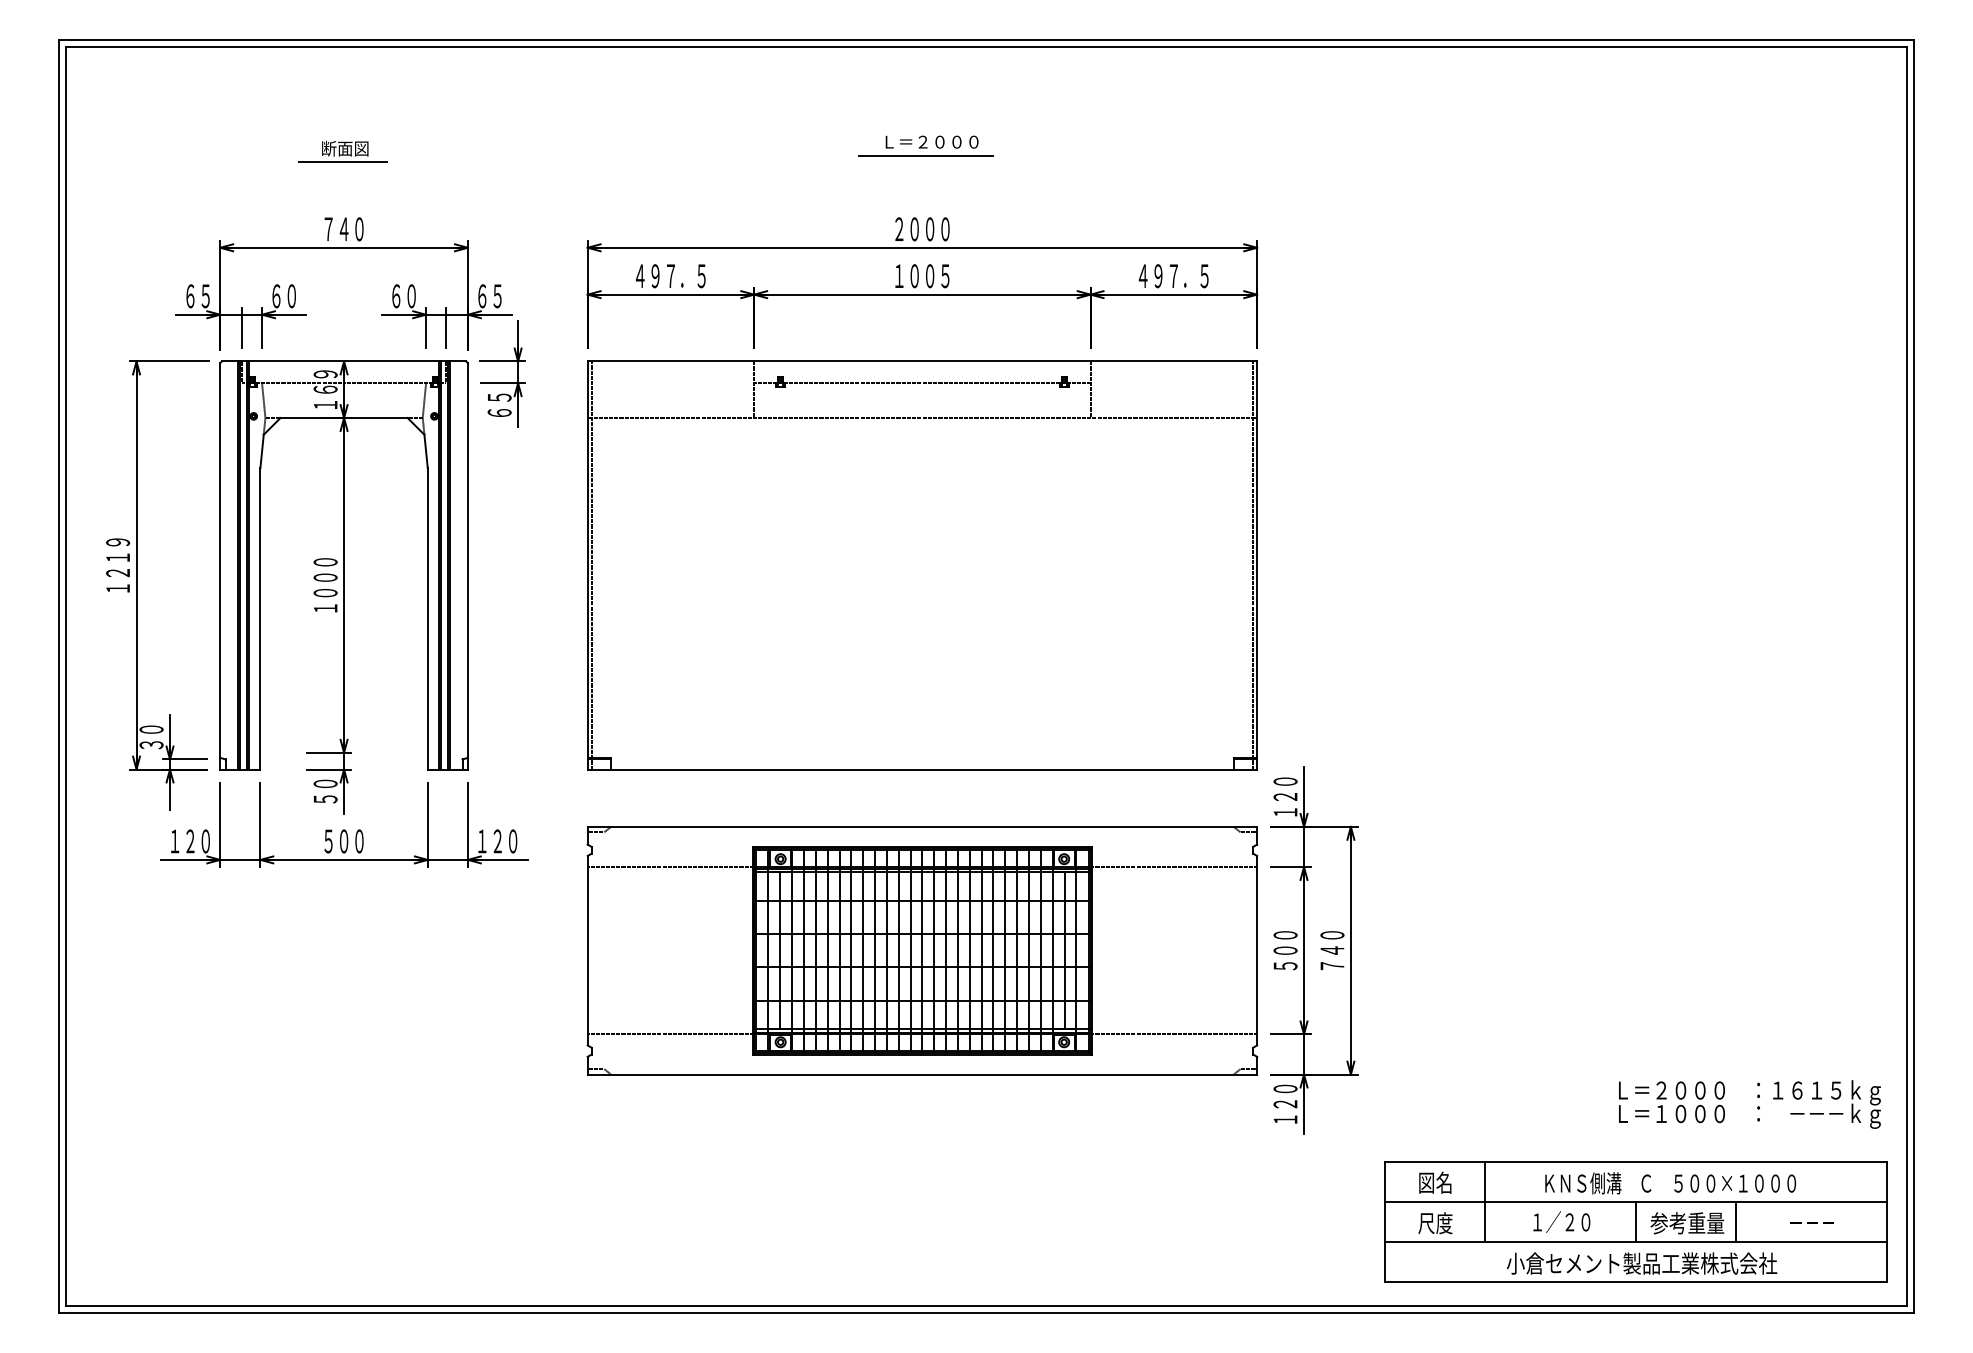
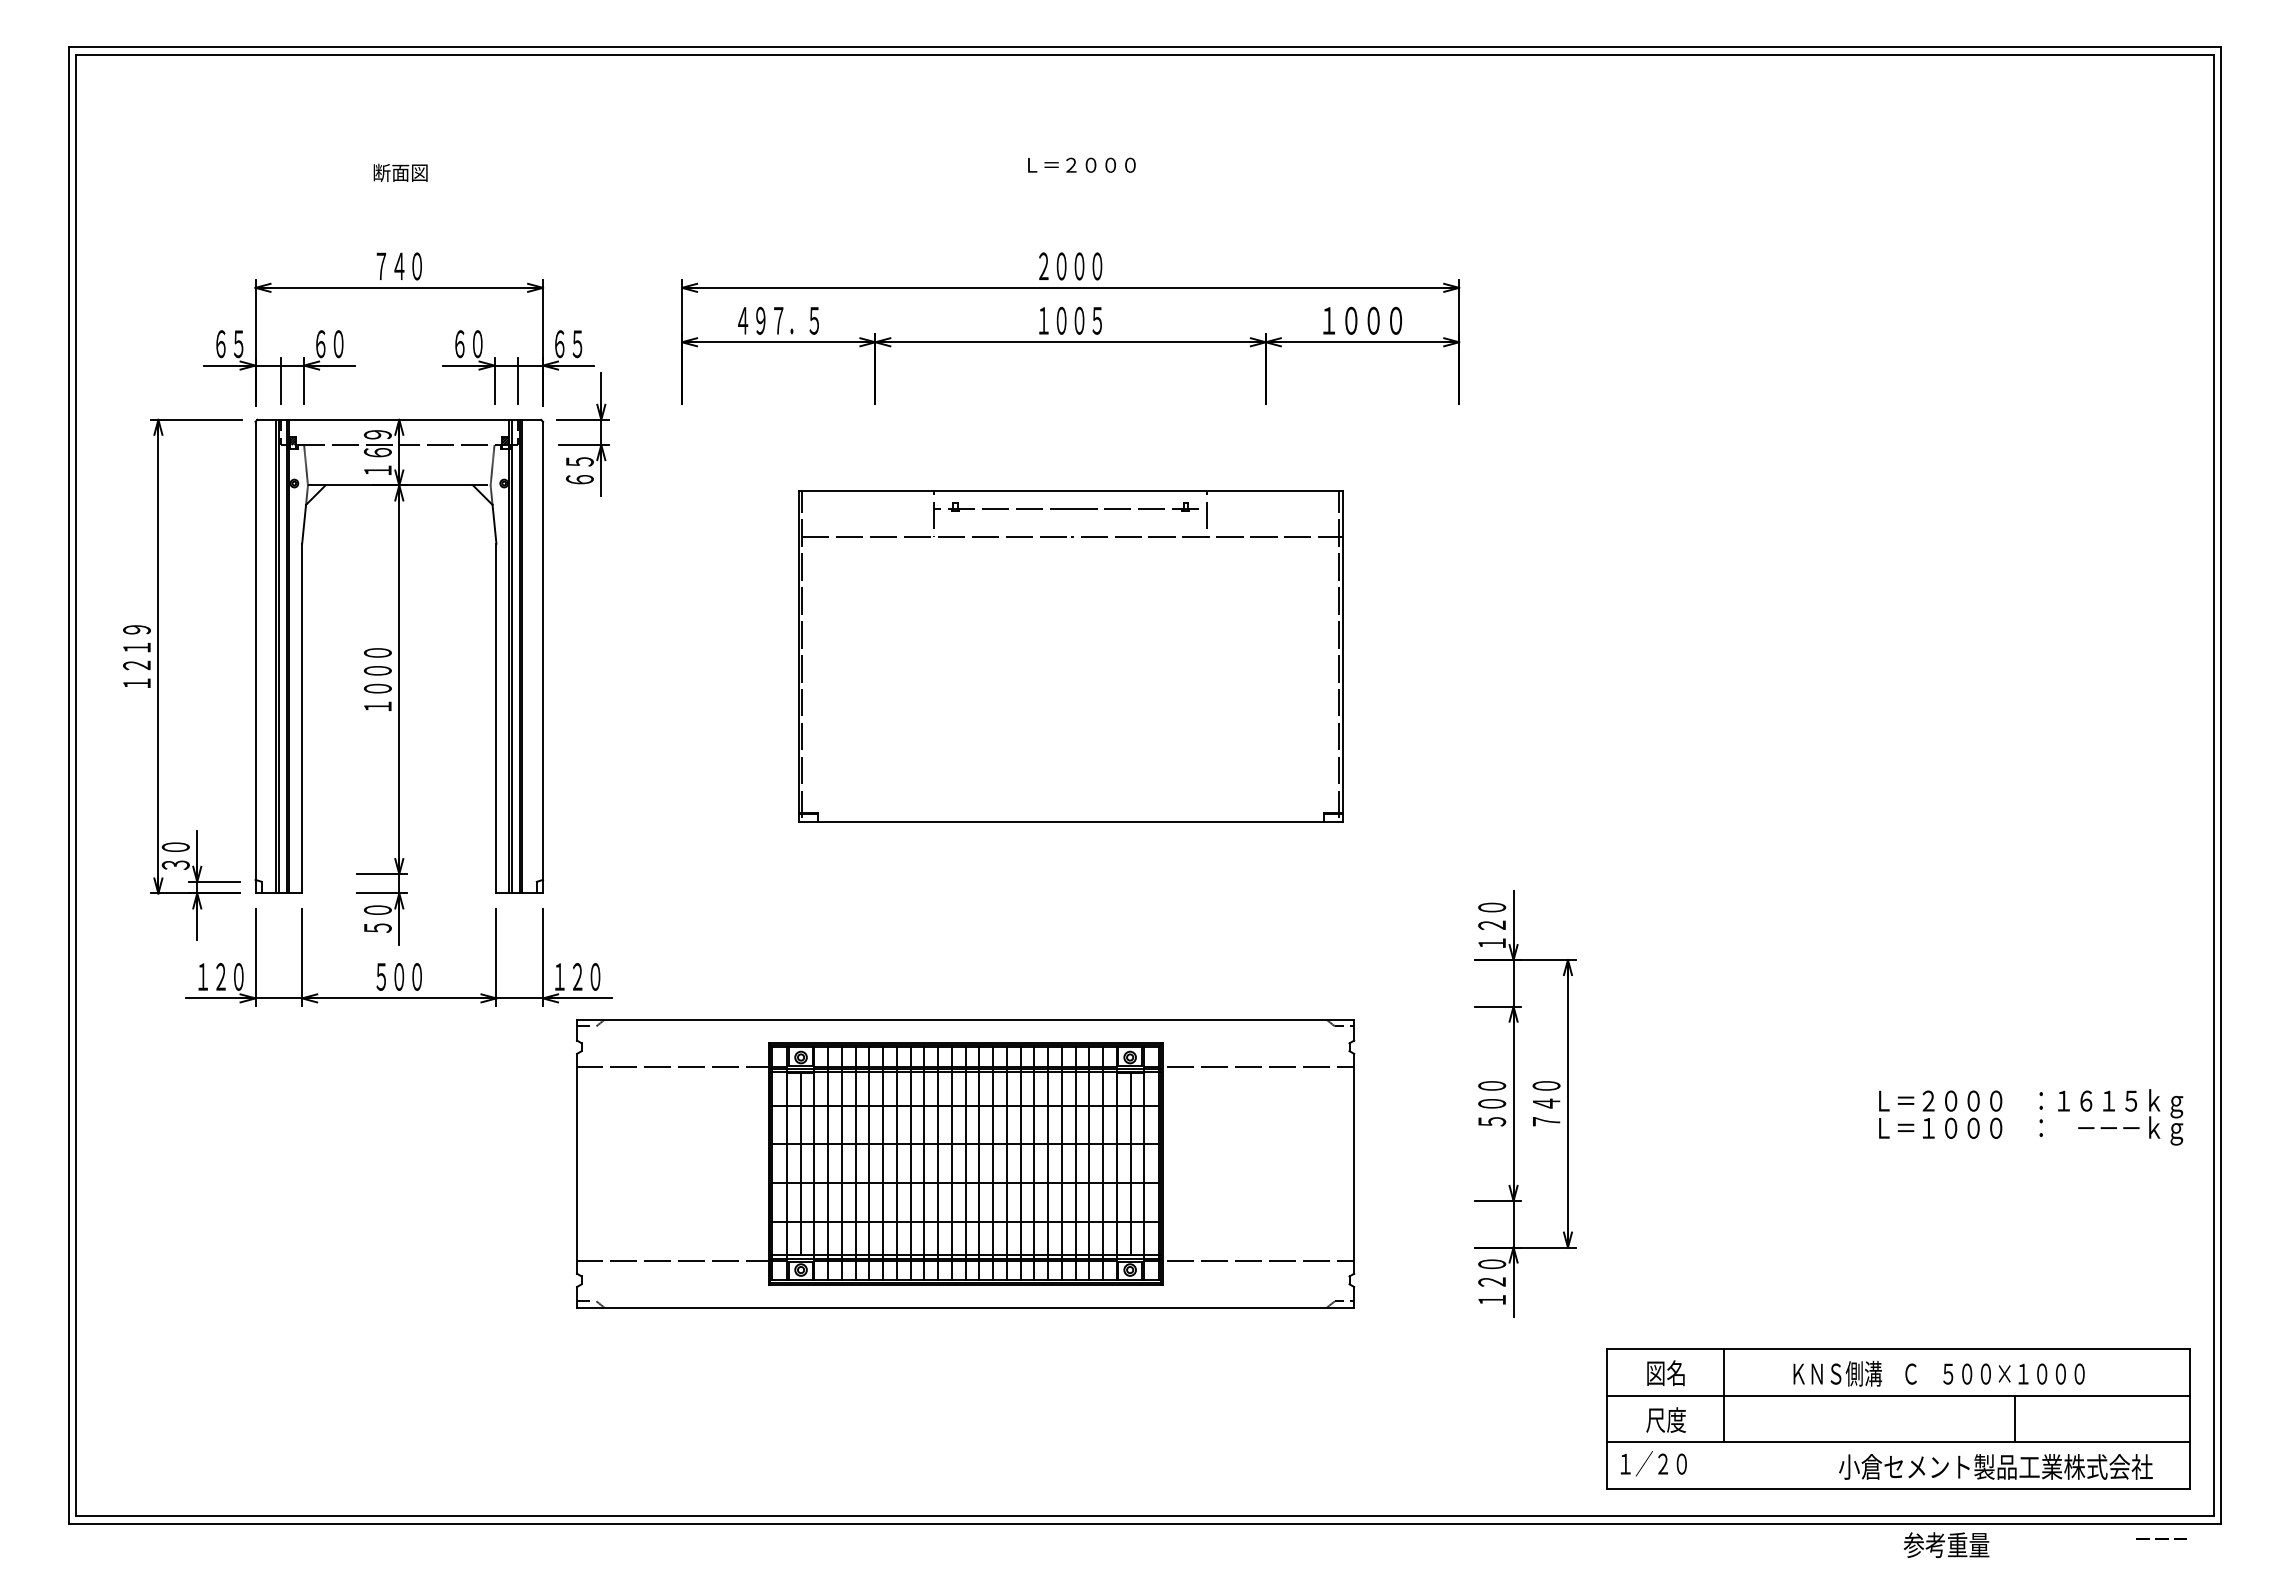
line: (925, 155) -> (1074, 180), removed
line: (342, 162) -> (397, 188), removed
text: (1173, 275) -> (1361, 320), ４９７．５ -> １０００
part: (922, 565) -> (1070, 656), size x0.7
part: (922, 950) -> (965, 1163), moved
text: (1750, 1104) -> (2031, 1117), moved
text: (1561, 1221) -> (1653, 1463), moved
line: (1635, 1221) -> (1898, 1418), removed
text: (1687, 1222) -> (1946, 1544), moved
text: (1812, 1222) -> (2161, 1538), moved
text: (1641, 1263) -> (1995, 1466), moved

